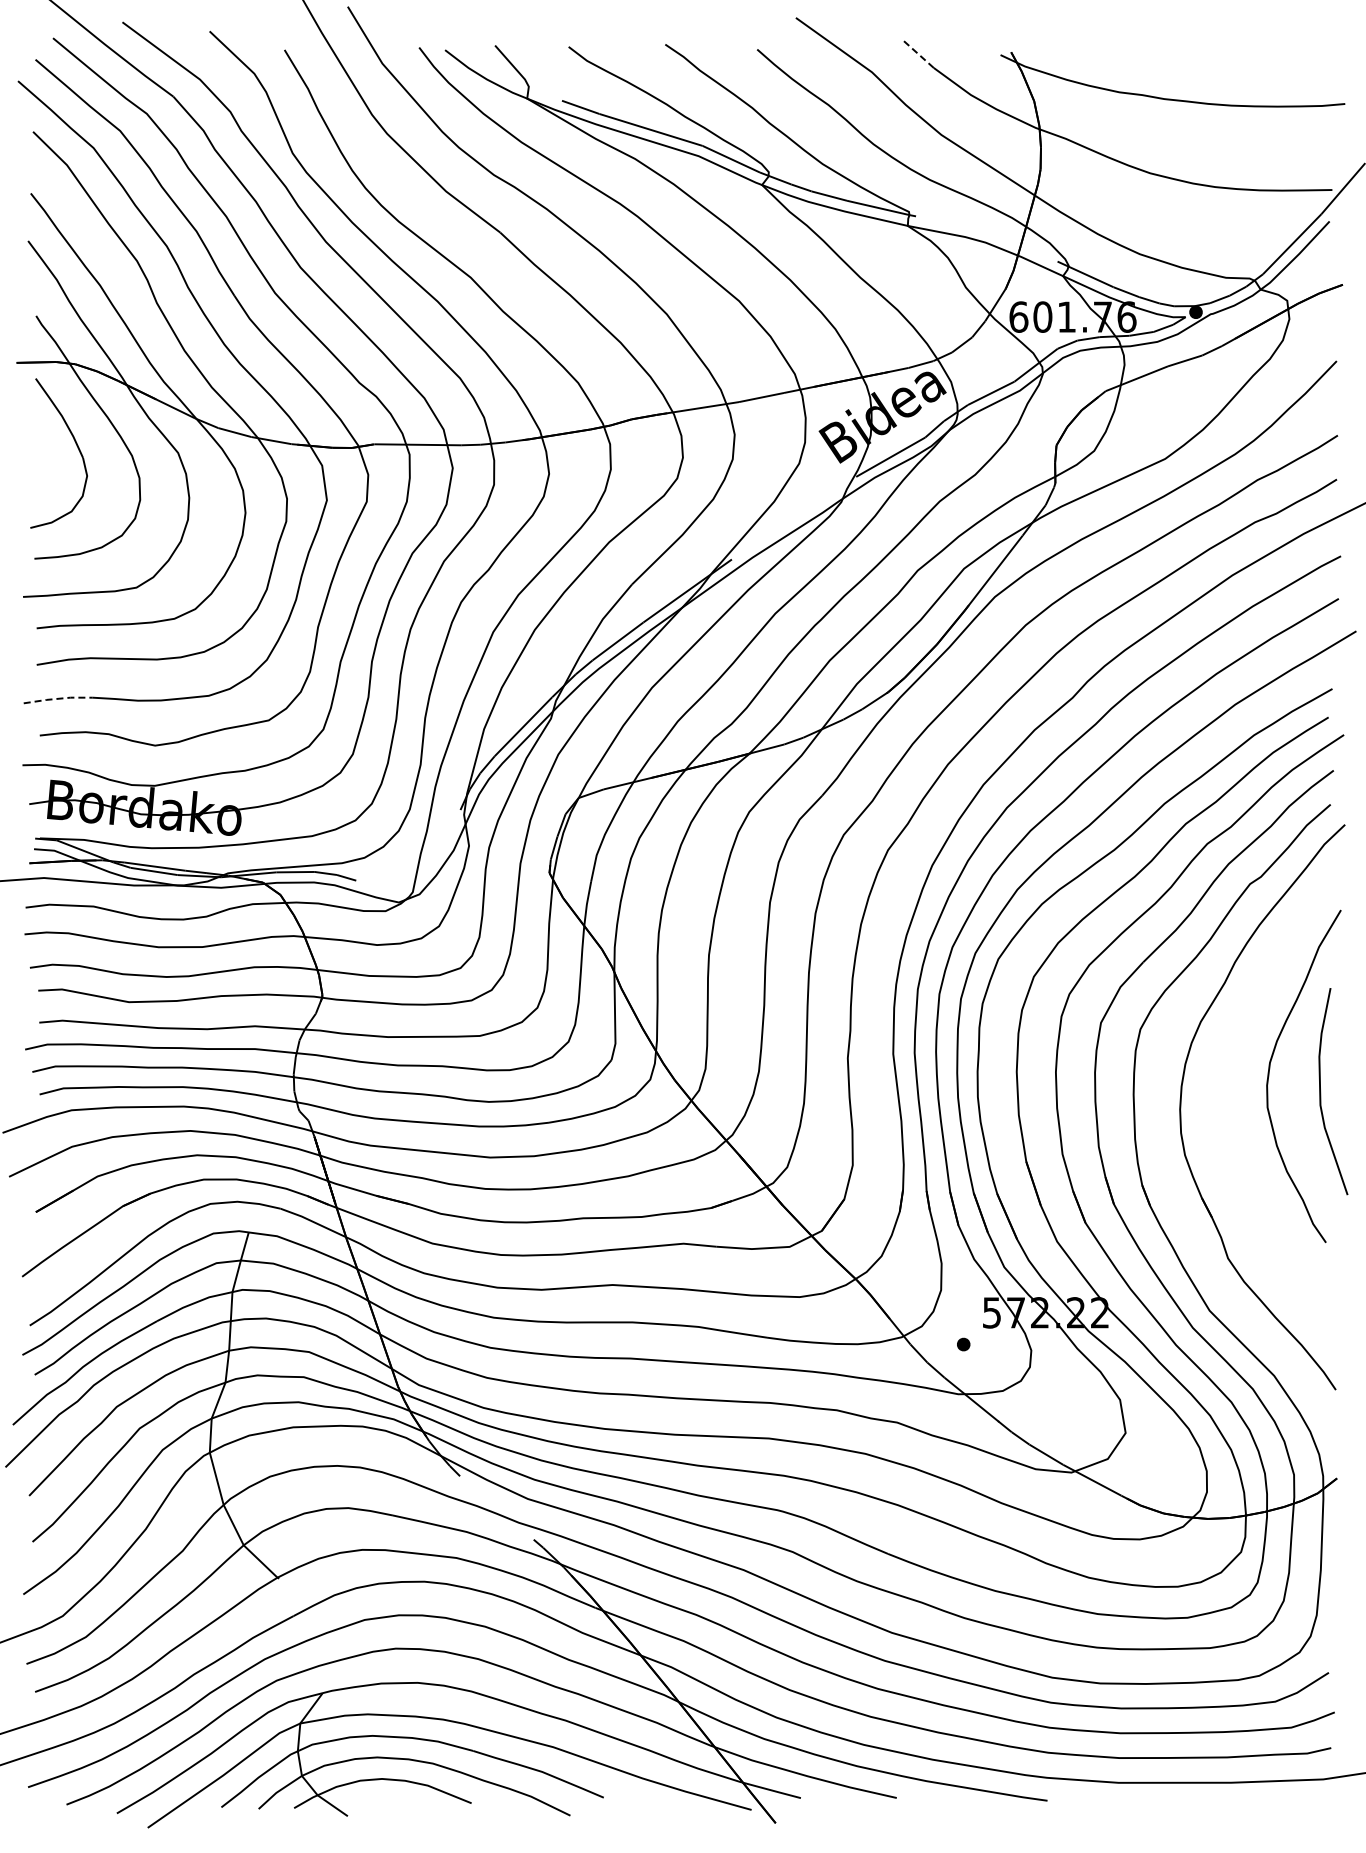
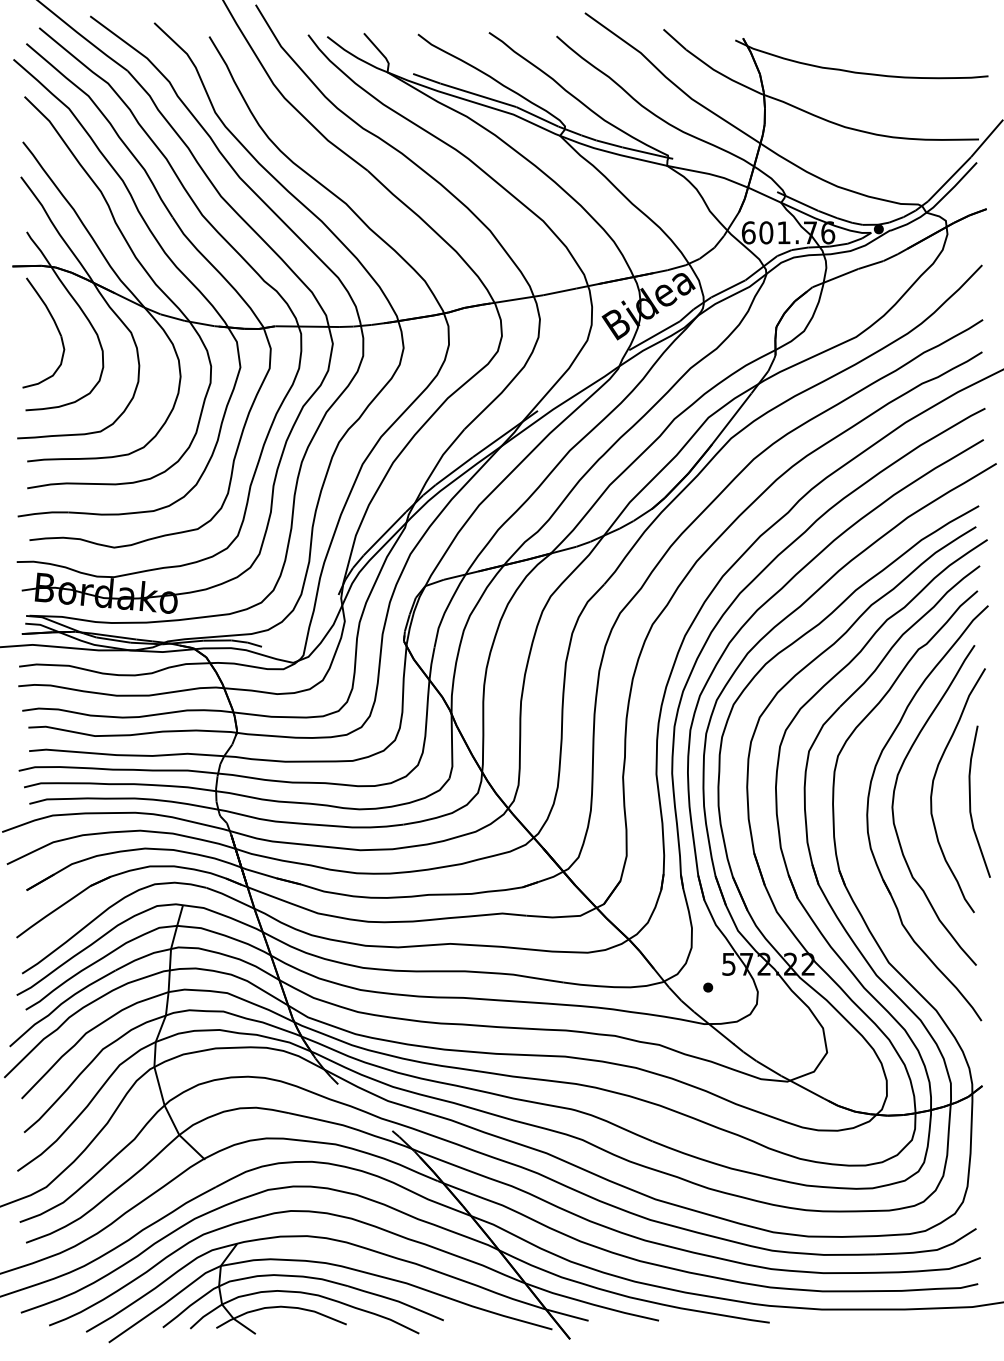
line: (918, 54) -> (674, 39), dashed -> solid
line: (58, 698) -> (43, 513), dashed -> solid
curve: (1216, 1092) -> (893, 802), added

